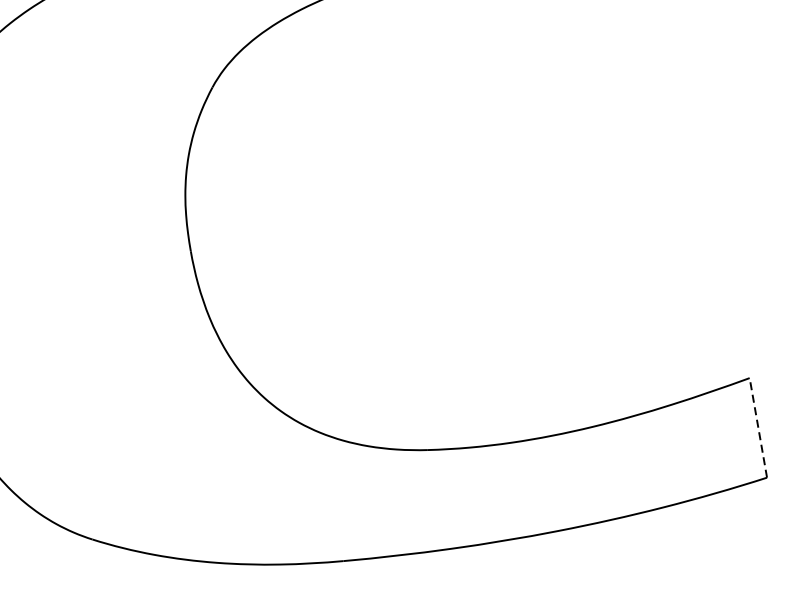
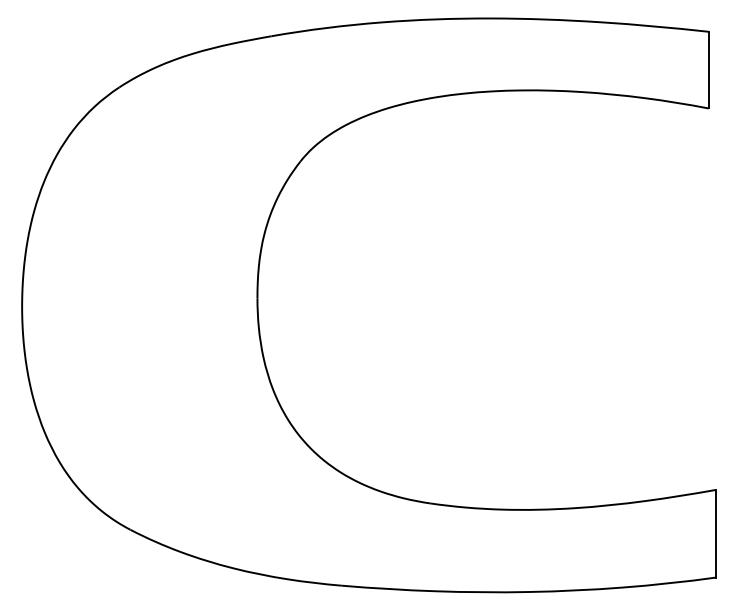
line: (757, 427) -> (715, 533), dashed -> solid

